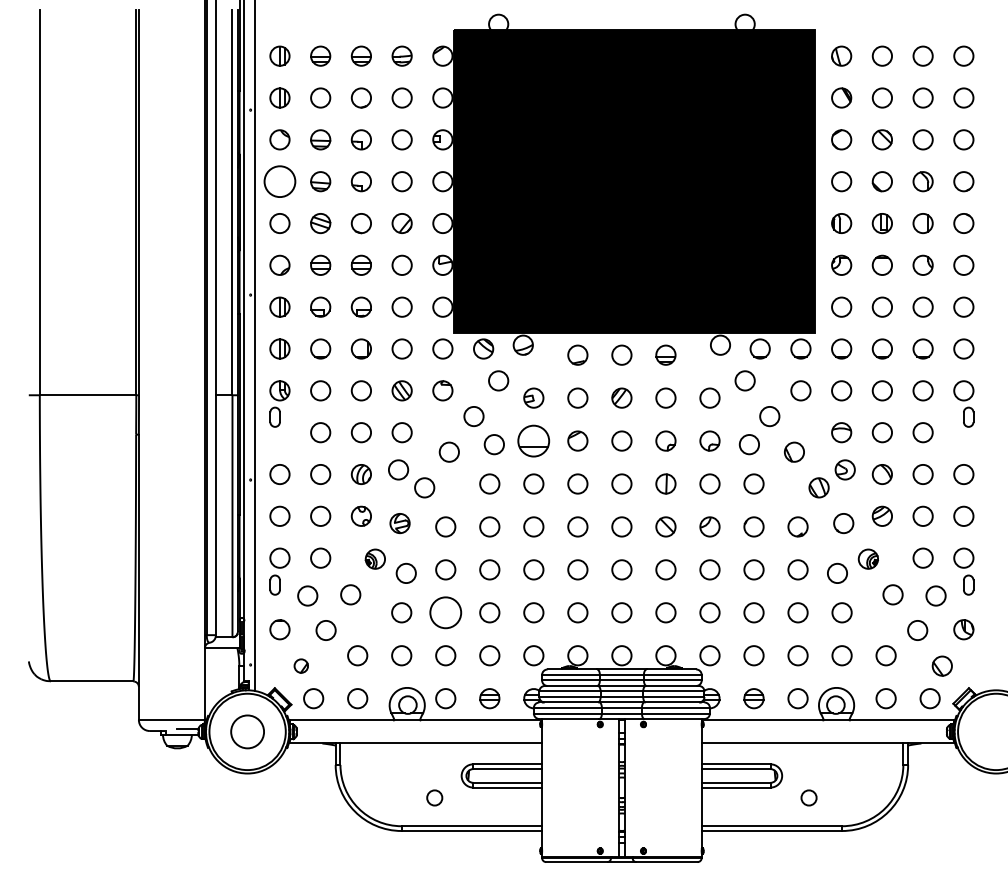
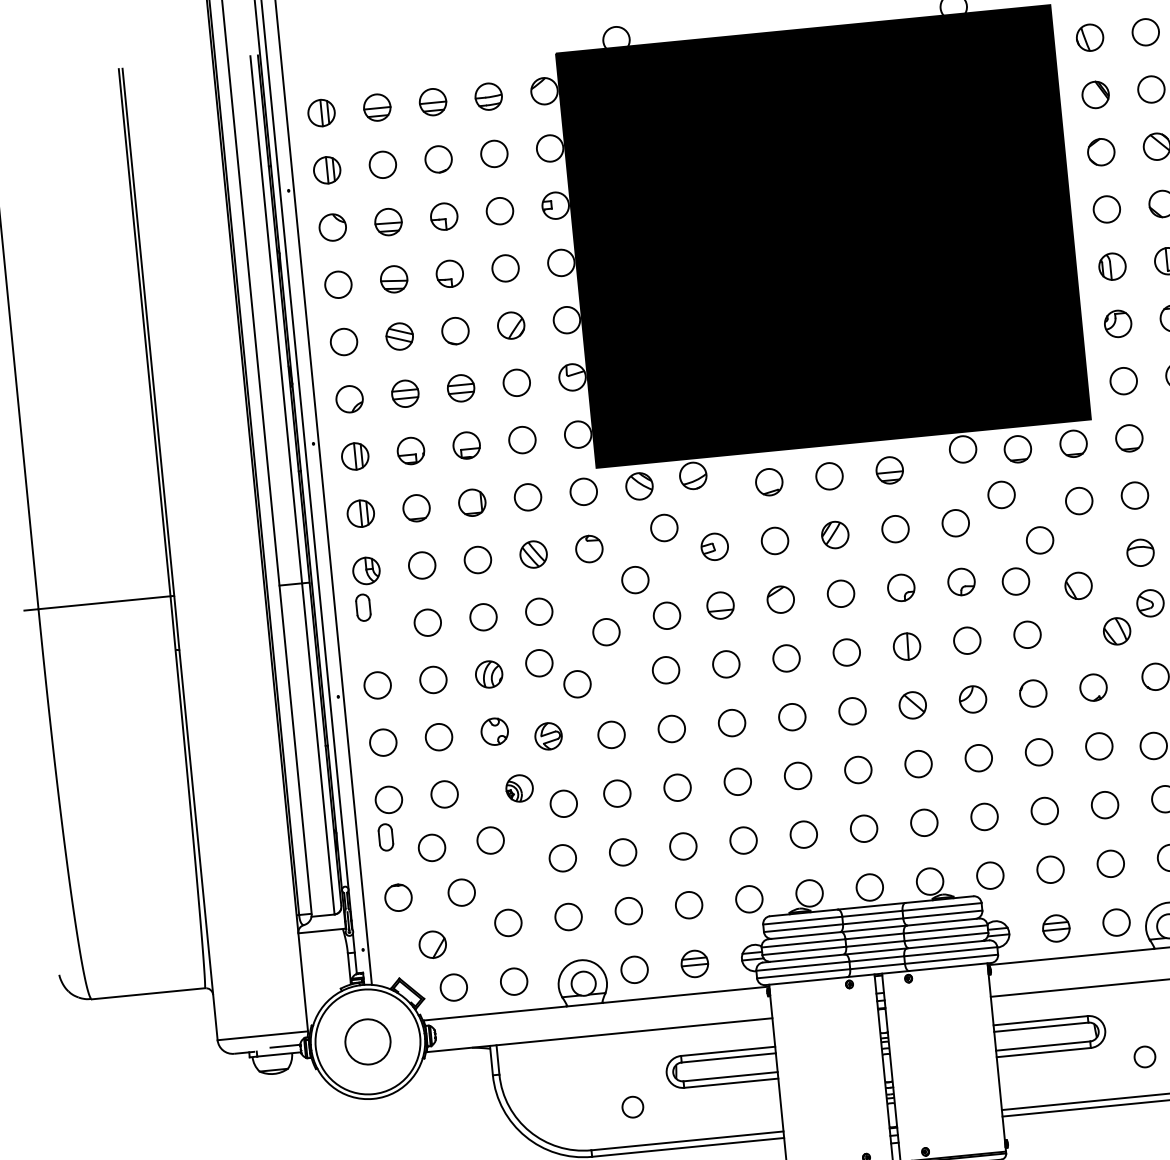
circle: (279, 181) -> (337, 284), size x0.62
part: (533, 440) -> (720, 604), size x0.62
circle: (445, 612) -> (622, 851), size x0.62
part: (300, 665) -> (431, 943), size x1.43

